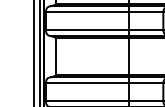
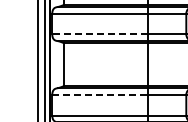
line: (87, 30) -> (99, 34), solid -> dashed
line: (87, 82) -> (99, 94), solid -> dashed

